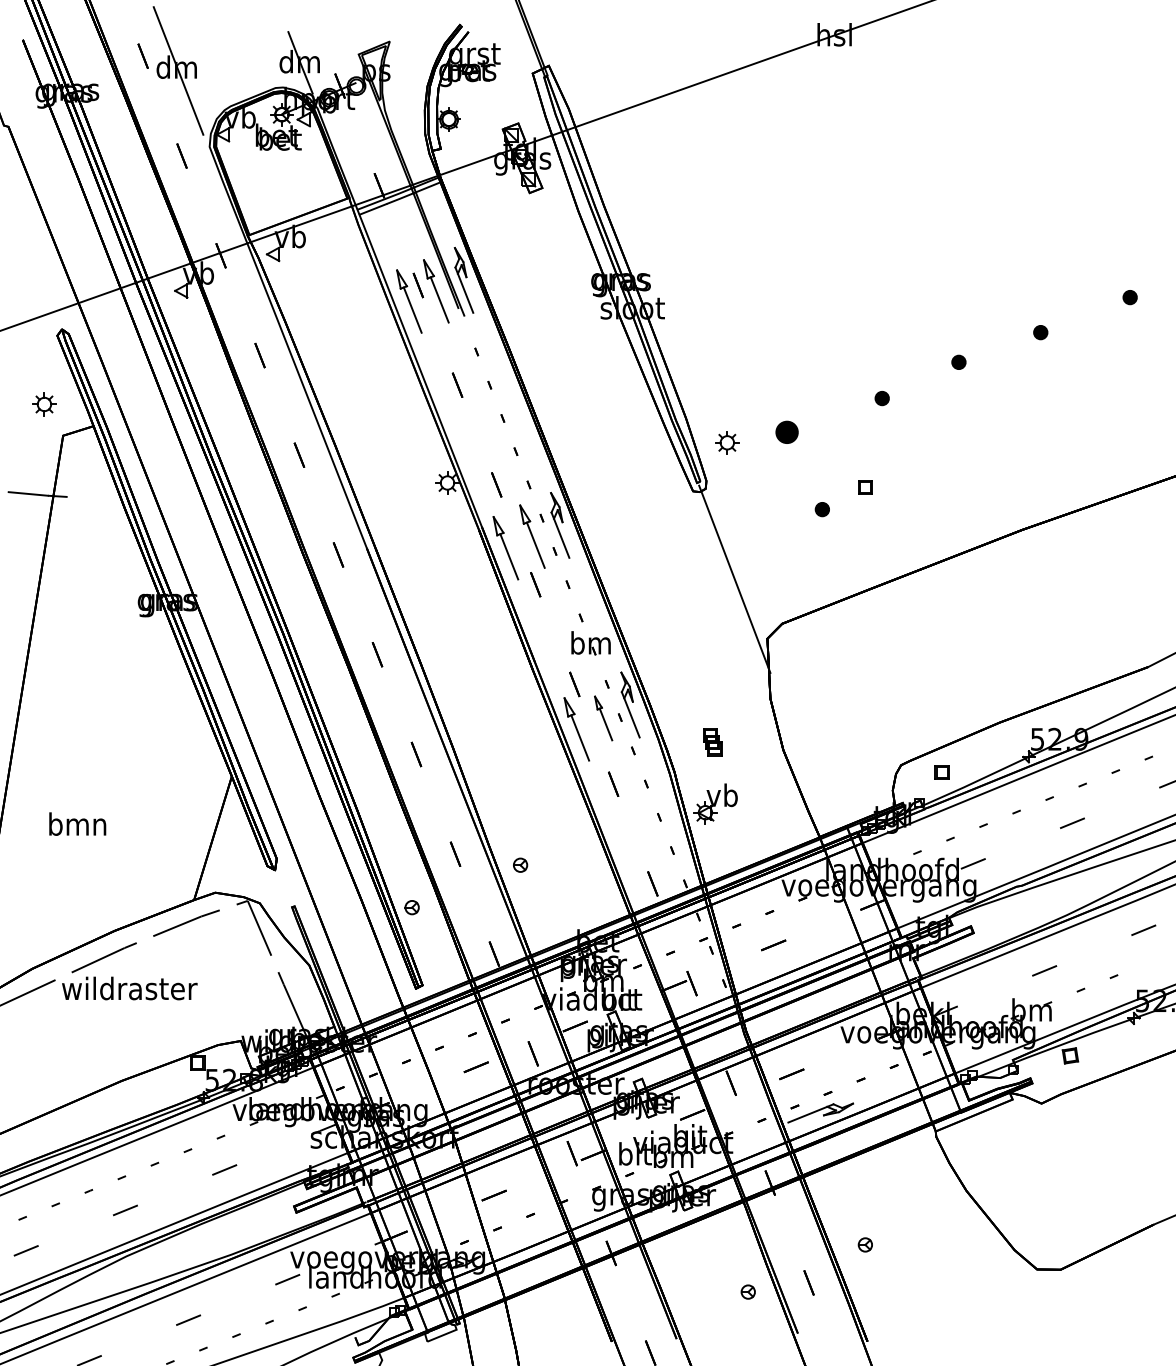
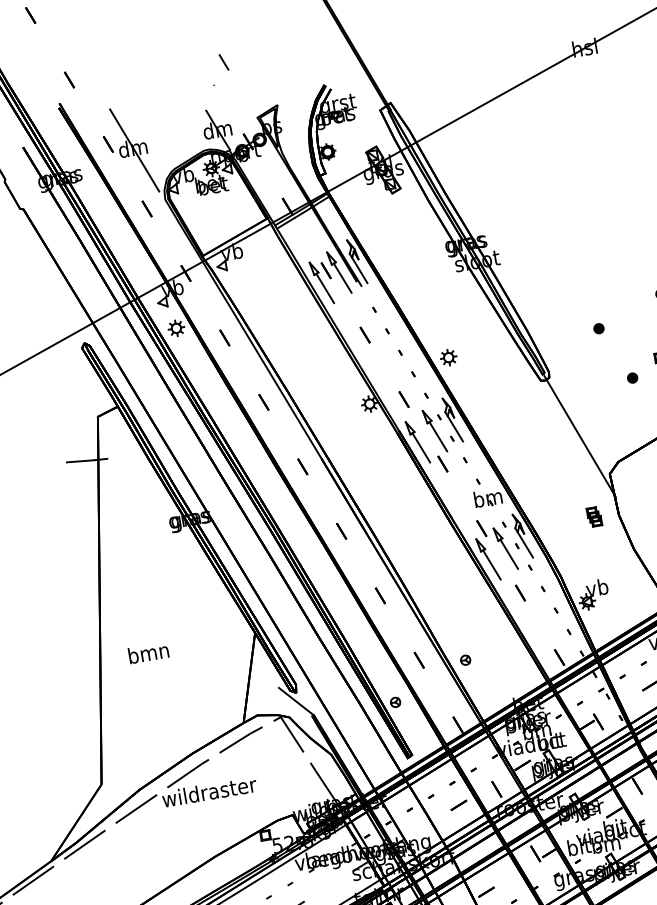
part: (44, 404) -> (176, 328), moved
part: (786, 431) -> (598, 328), size x0.62
part: (727, 442) -> (448, 357), moved
part: (603, 718) -> (505, 548), size x1.43
part: (712, 742) -> (594, 517), moved
text: (77, 823) -> (148, 652), moved
line: (272, 882) -> (295, 701), added

